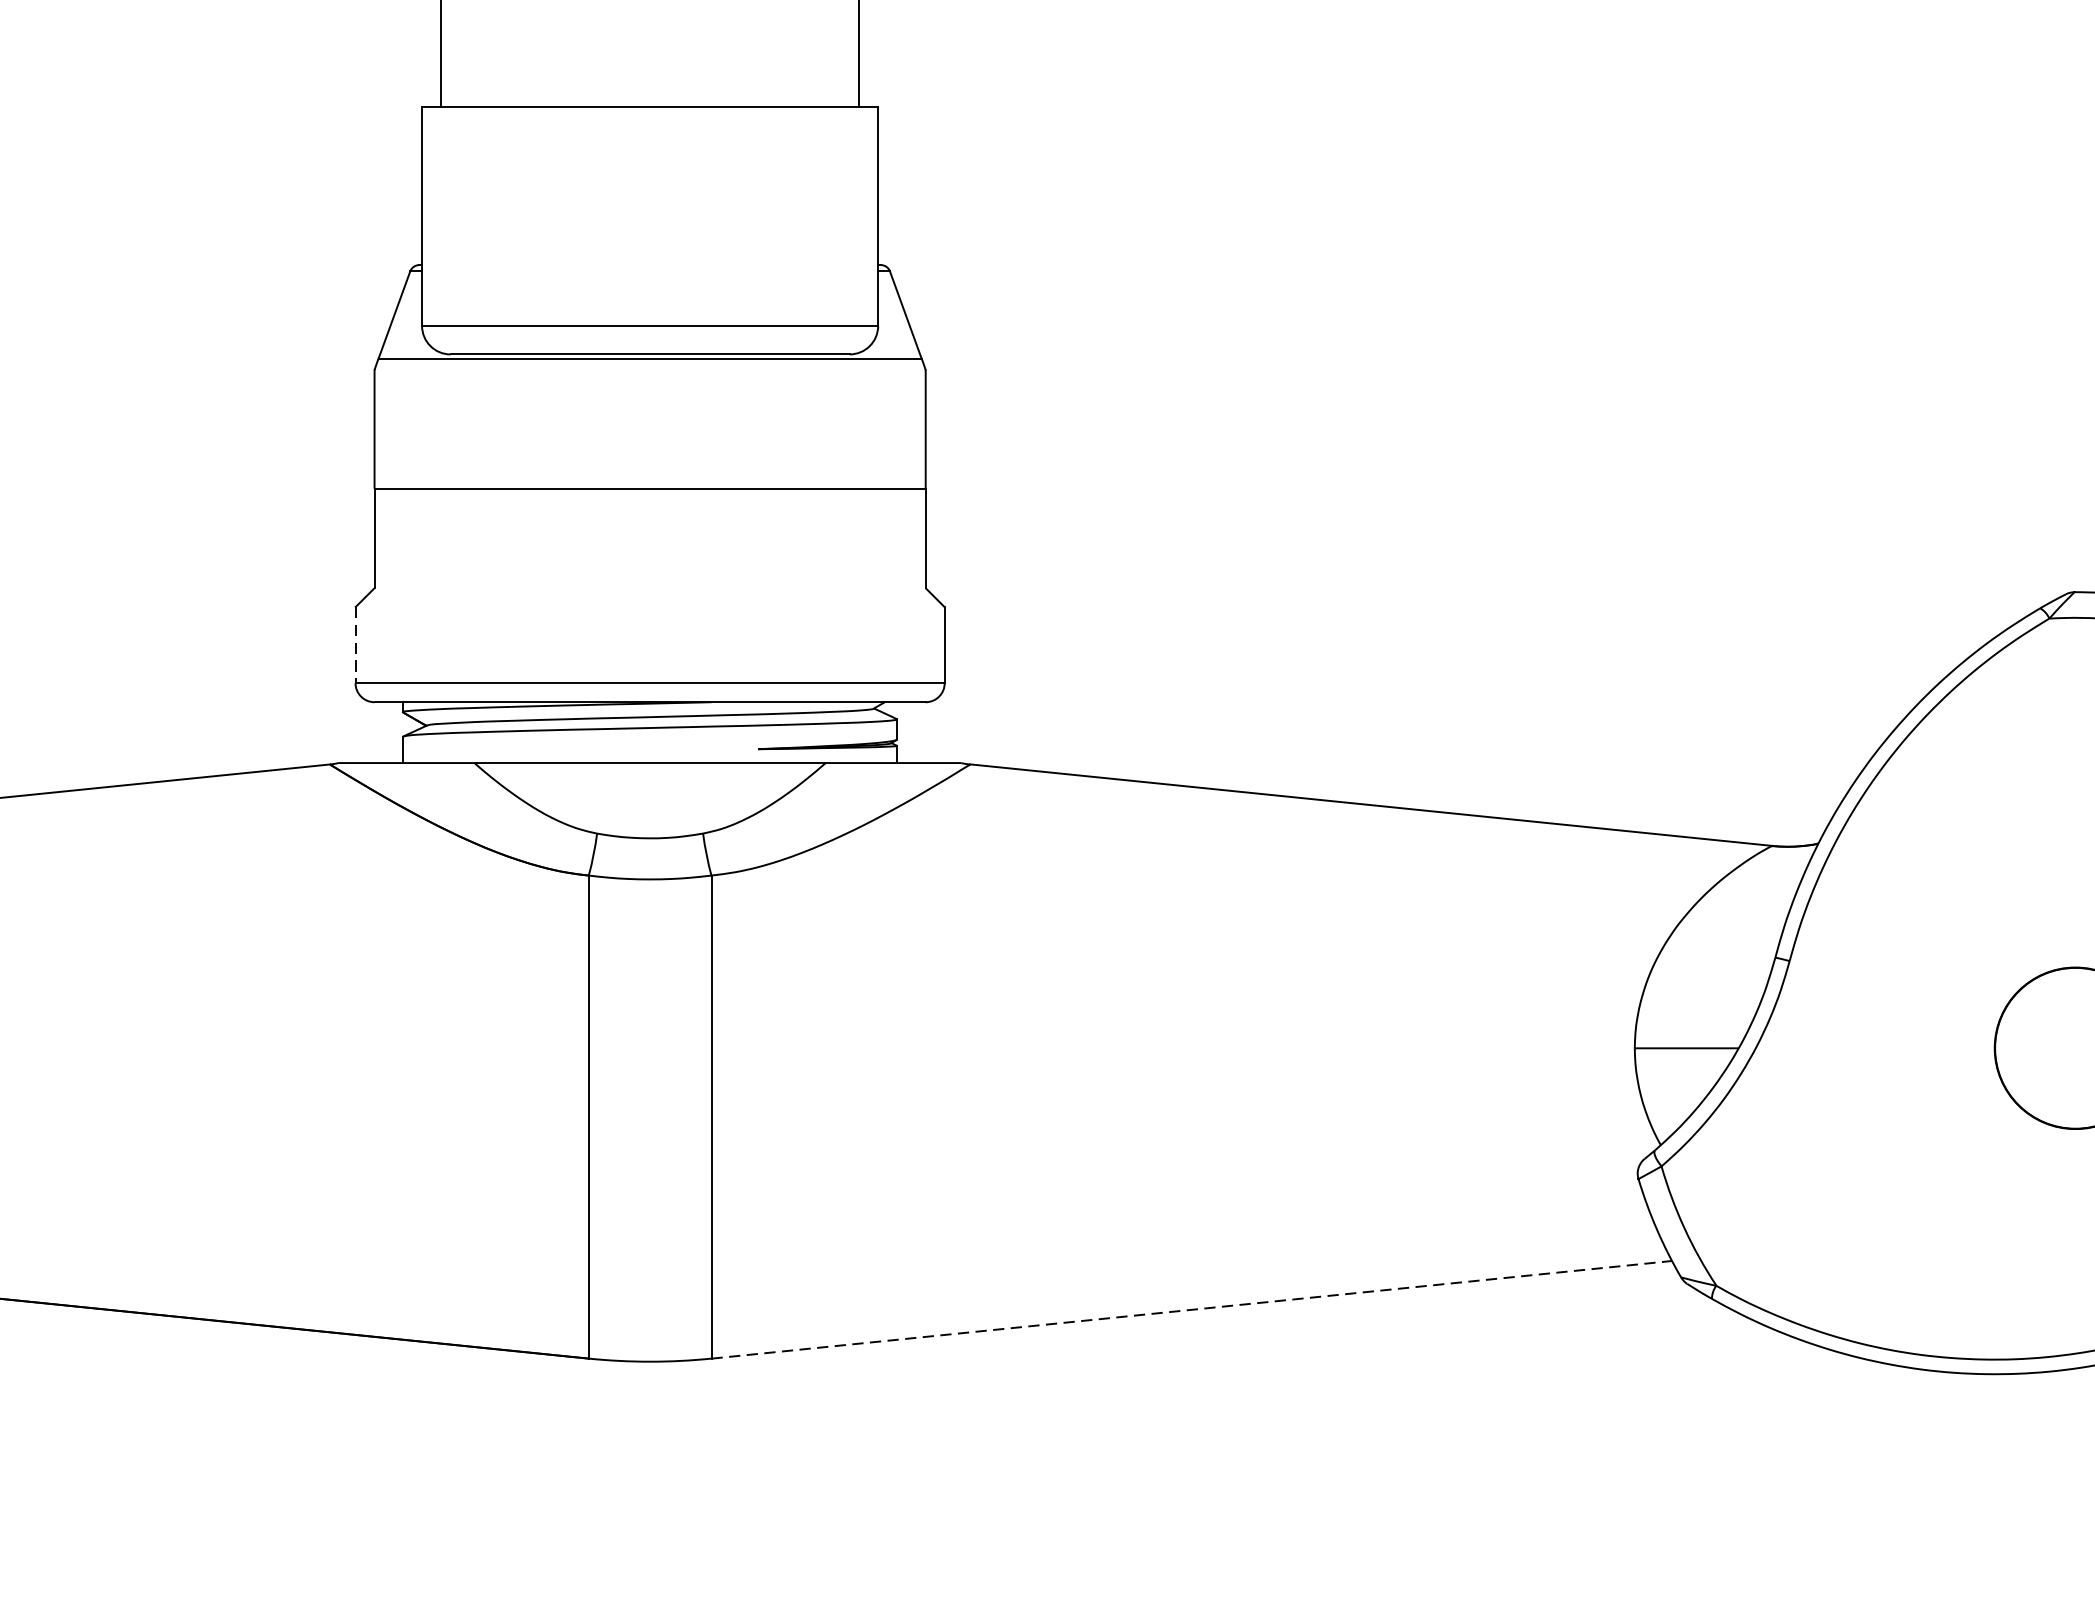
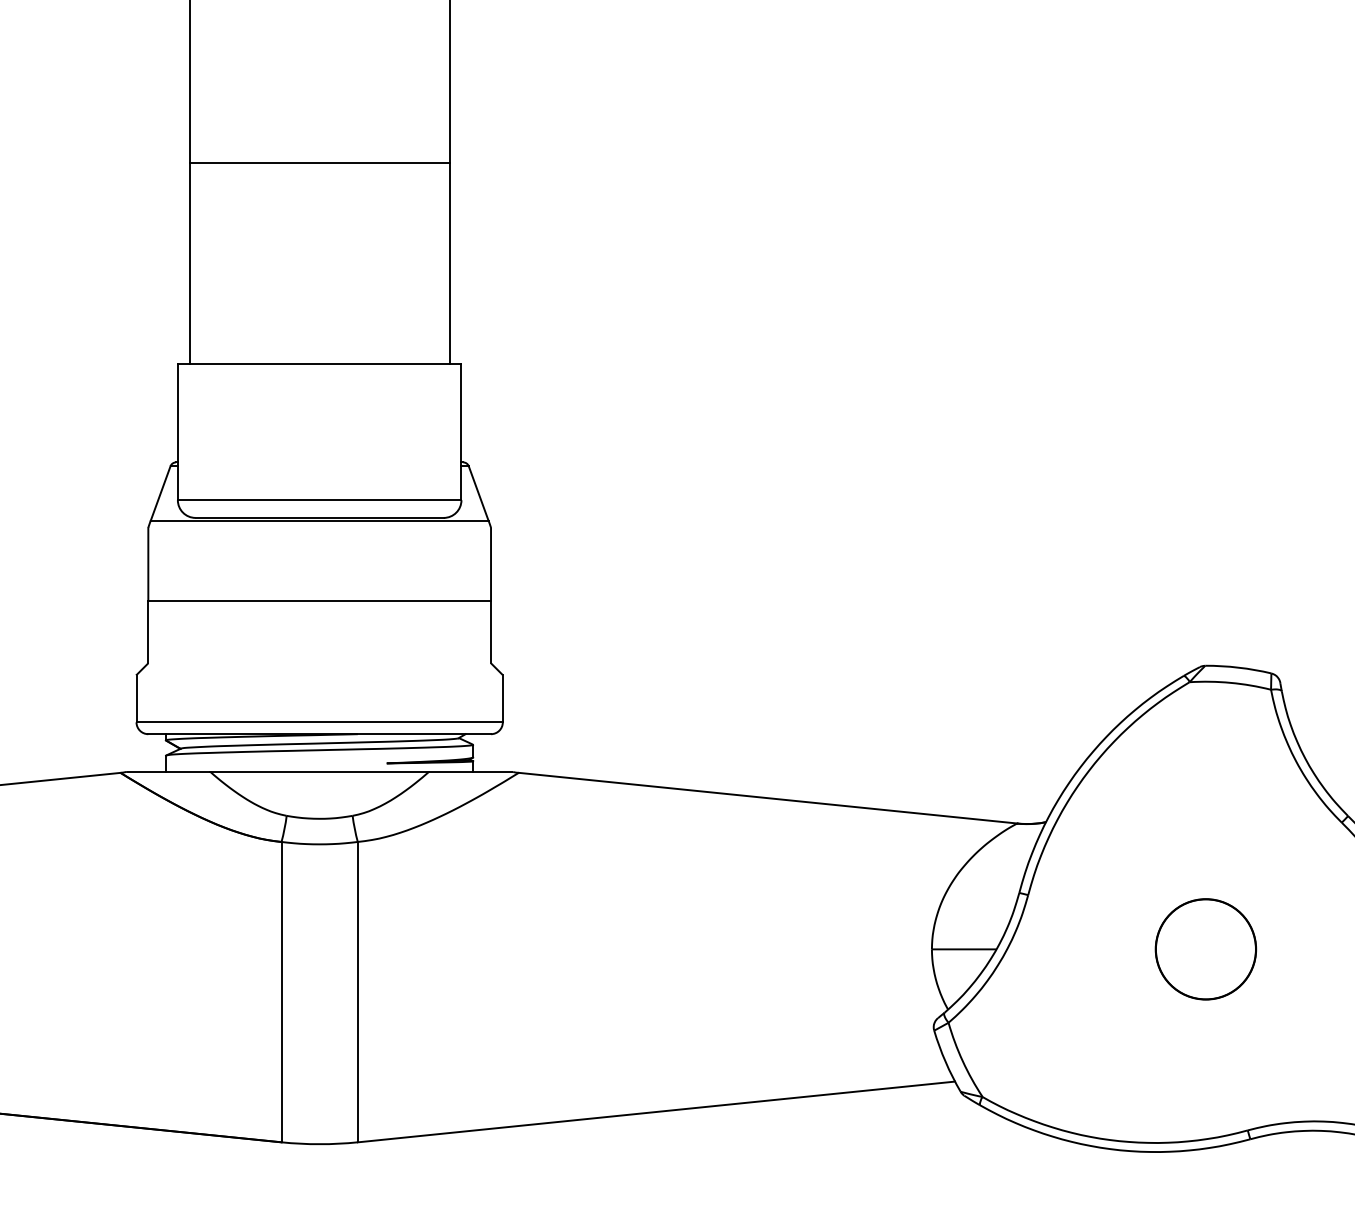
line: (355, 644) -> (136, 698), dashed -> solid
line: (1191, 1309) -> (656, 1111), dashed -> solid

